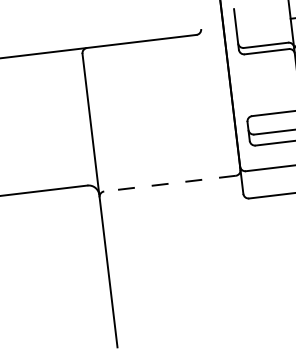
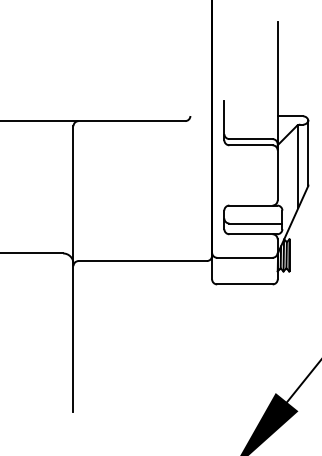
line: (169, 184) -> (142, 261), dashed -> solid

